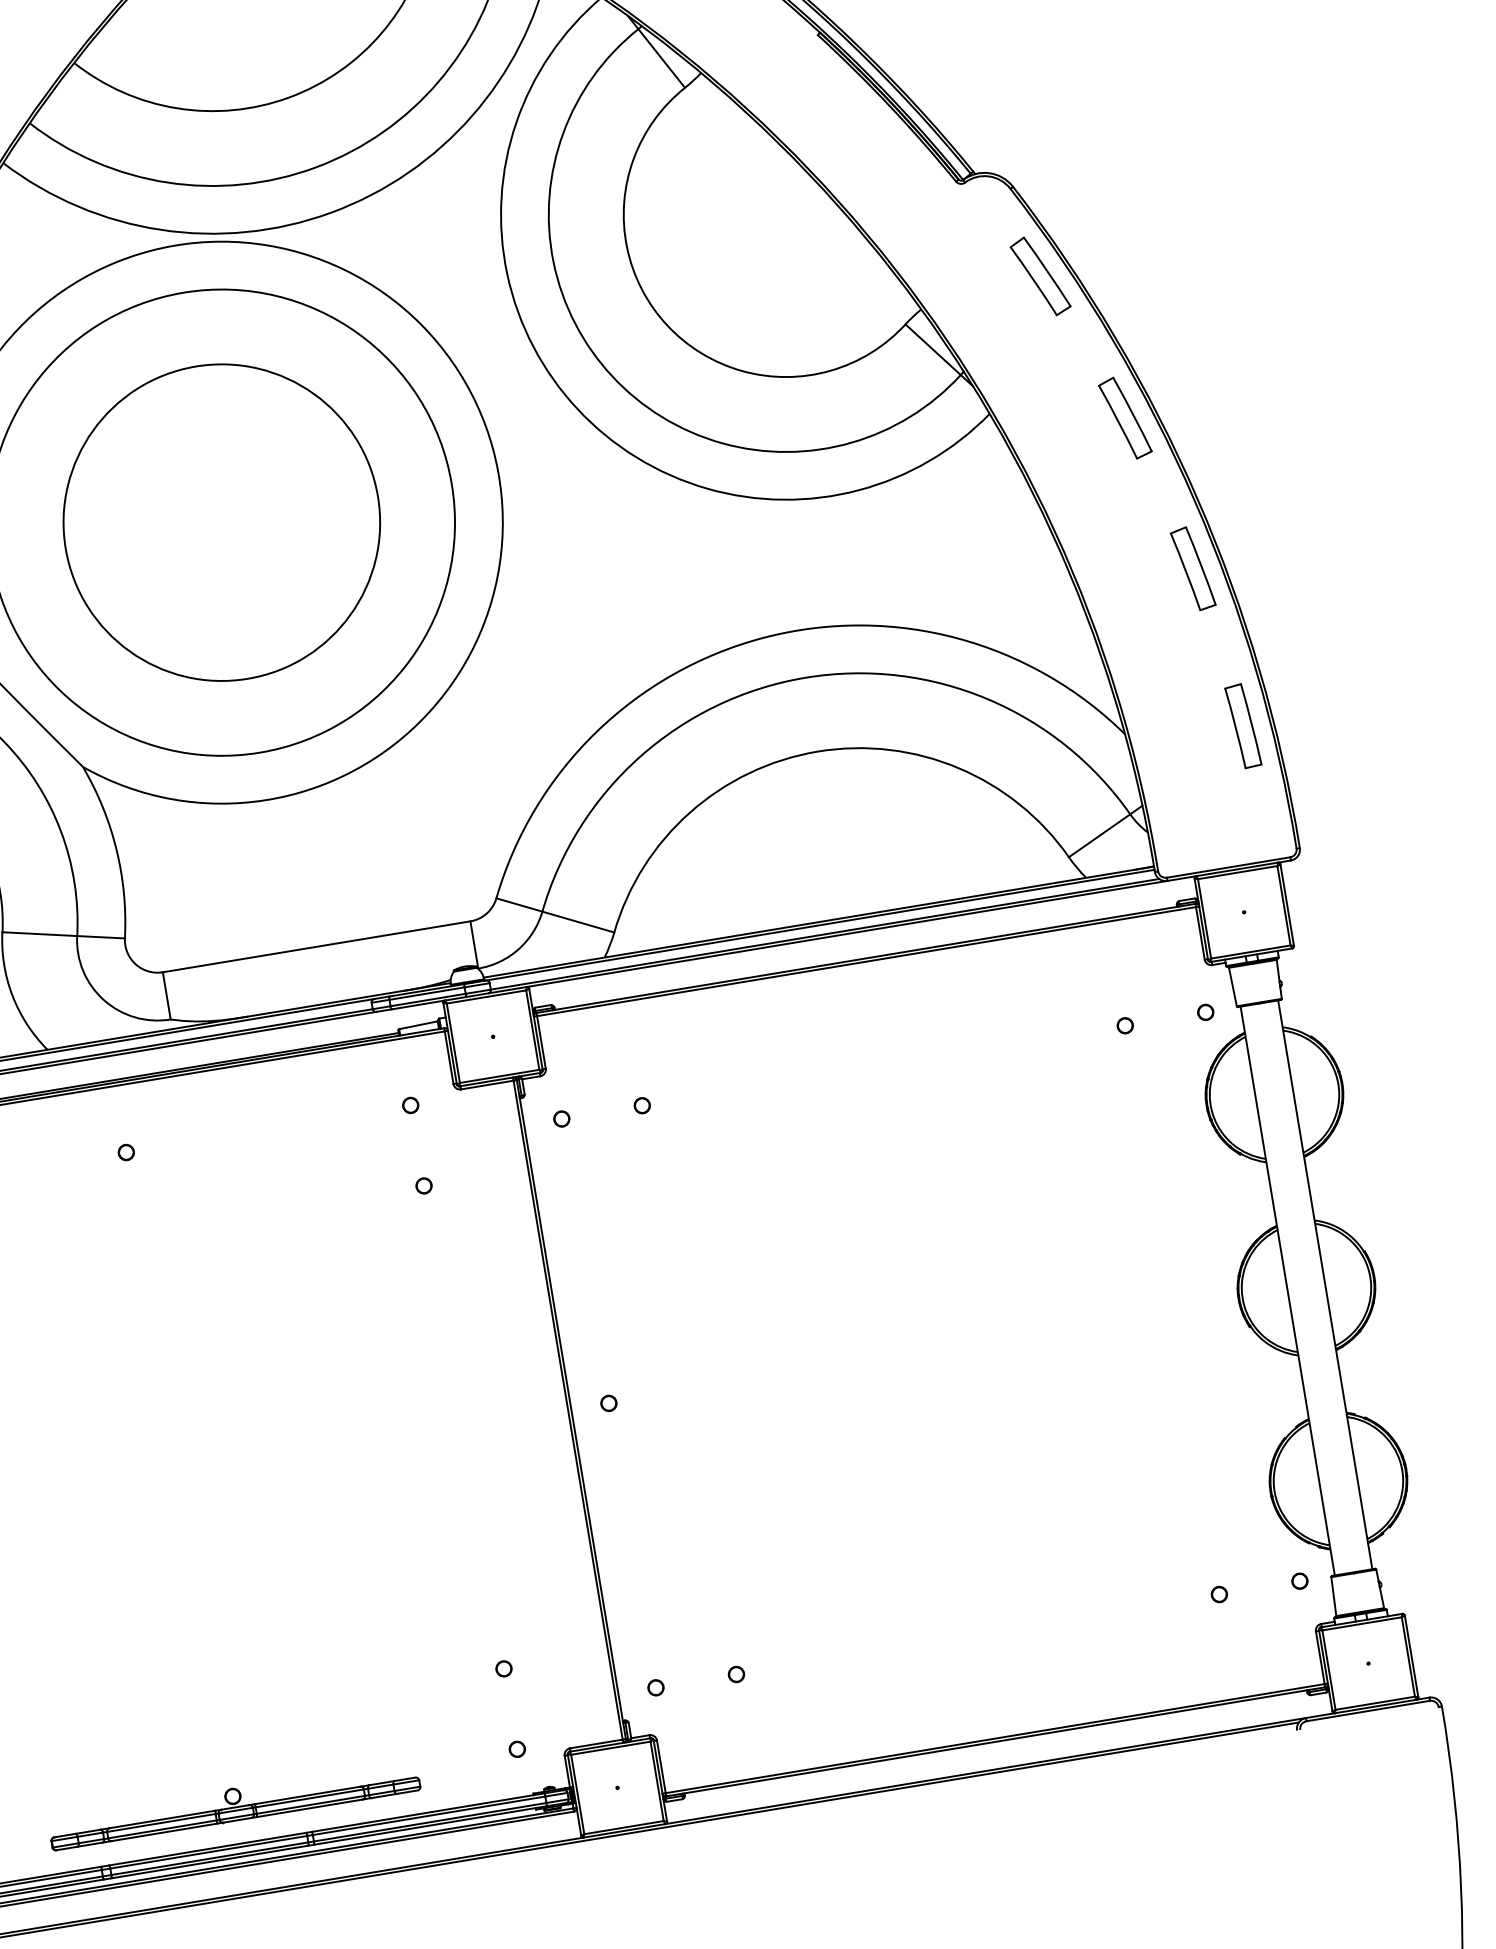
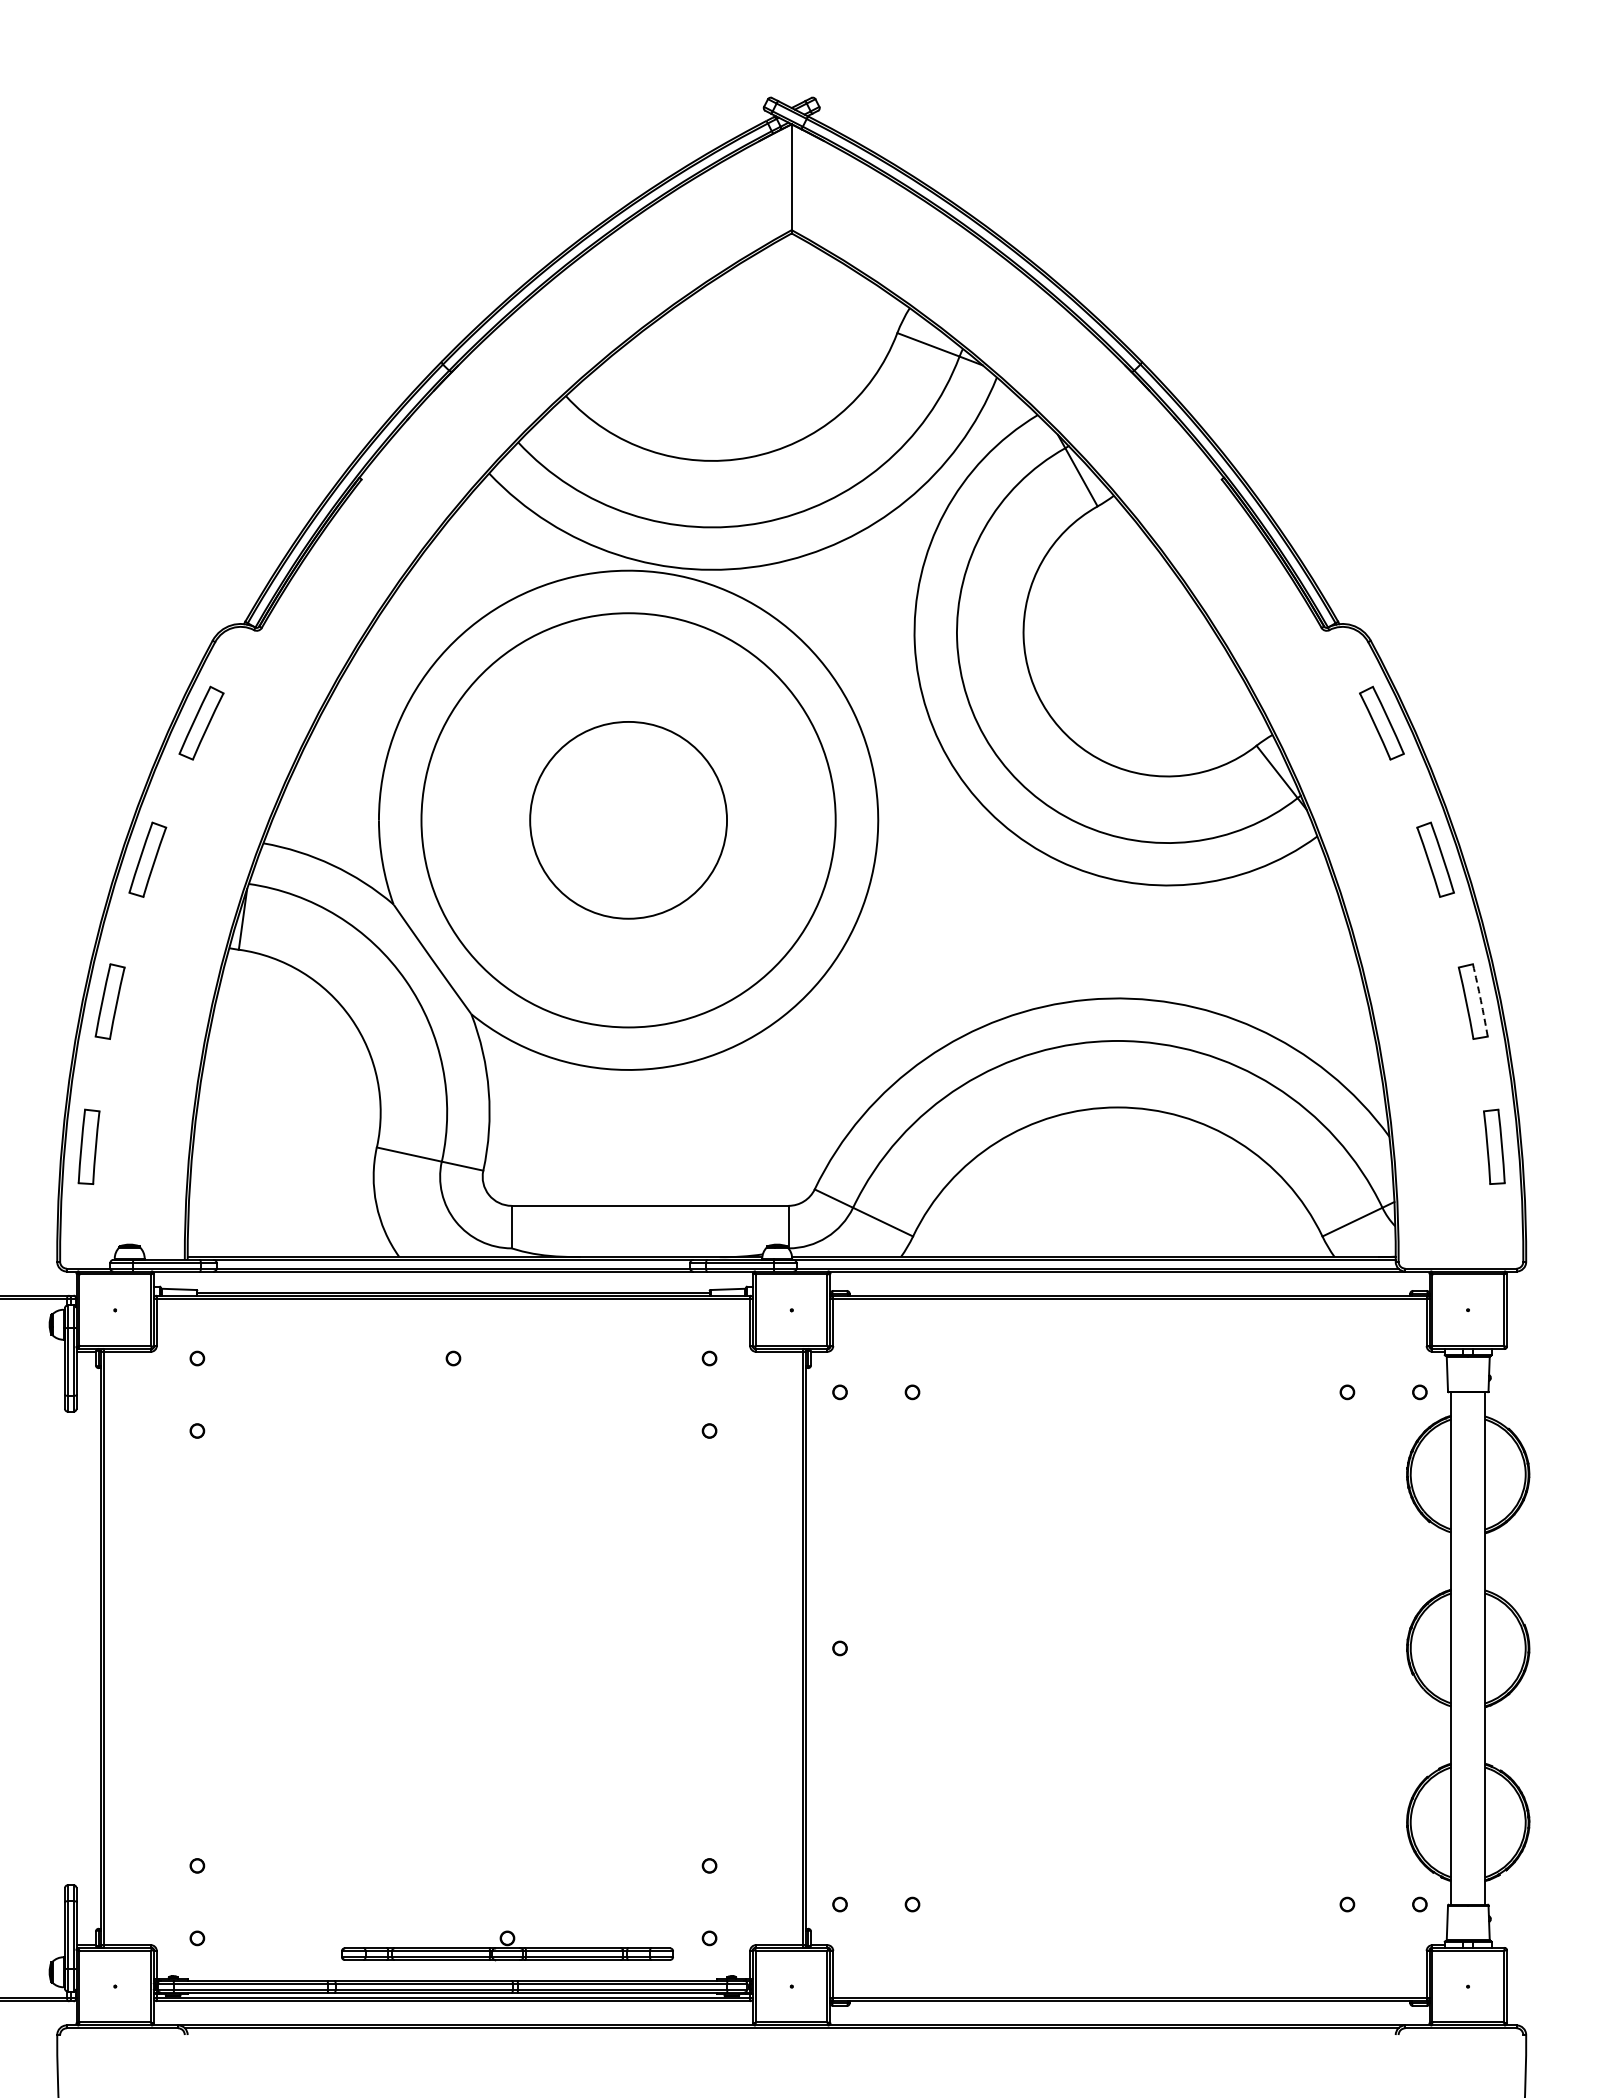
circle: (221, 521) -> (628, 819), size x0.7
arc: (1201, 566) -> (1480, 1000), solid -> dashed
part: (234, 1804) -> (507, 1945), moved

